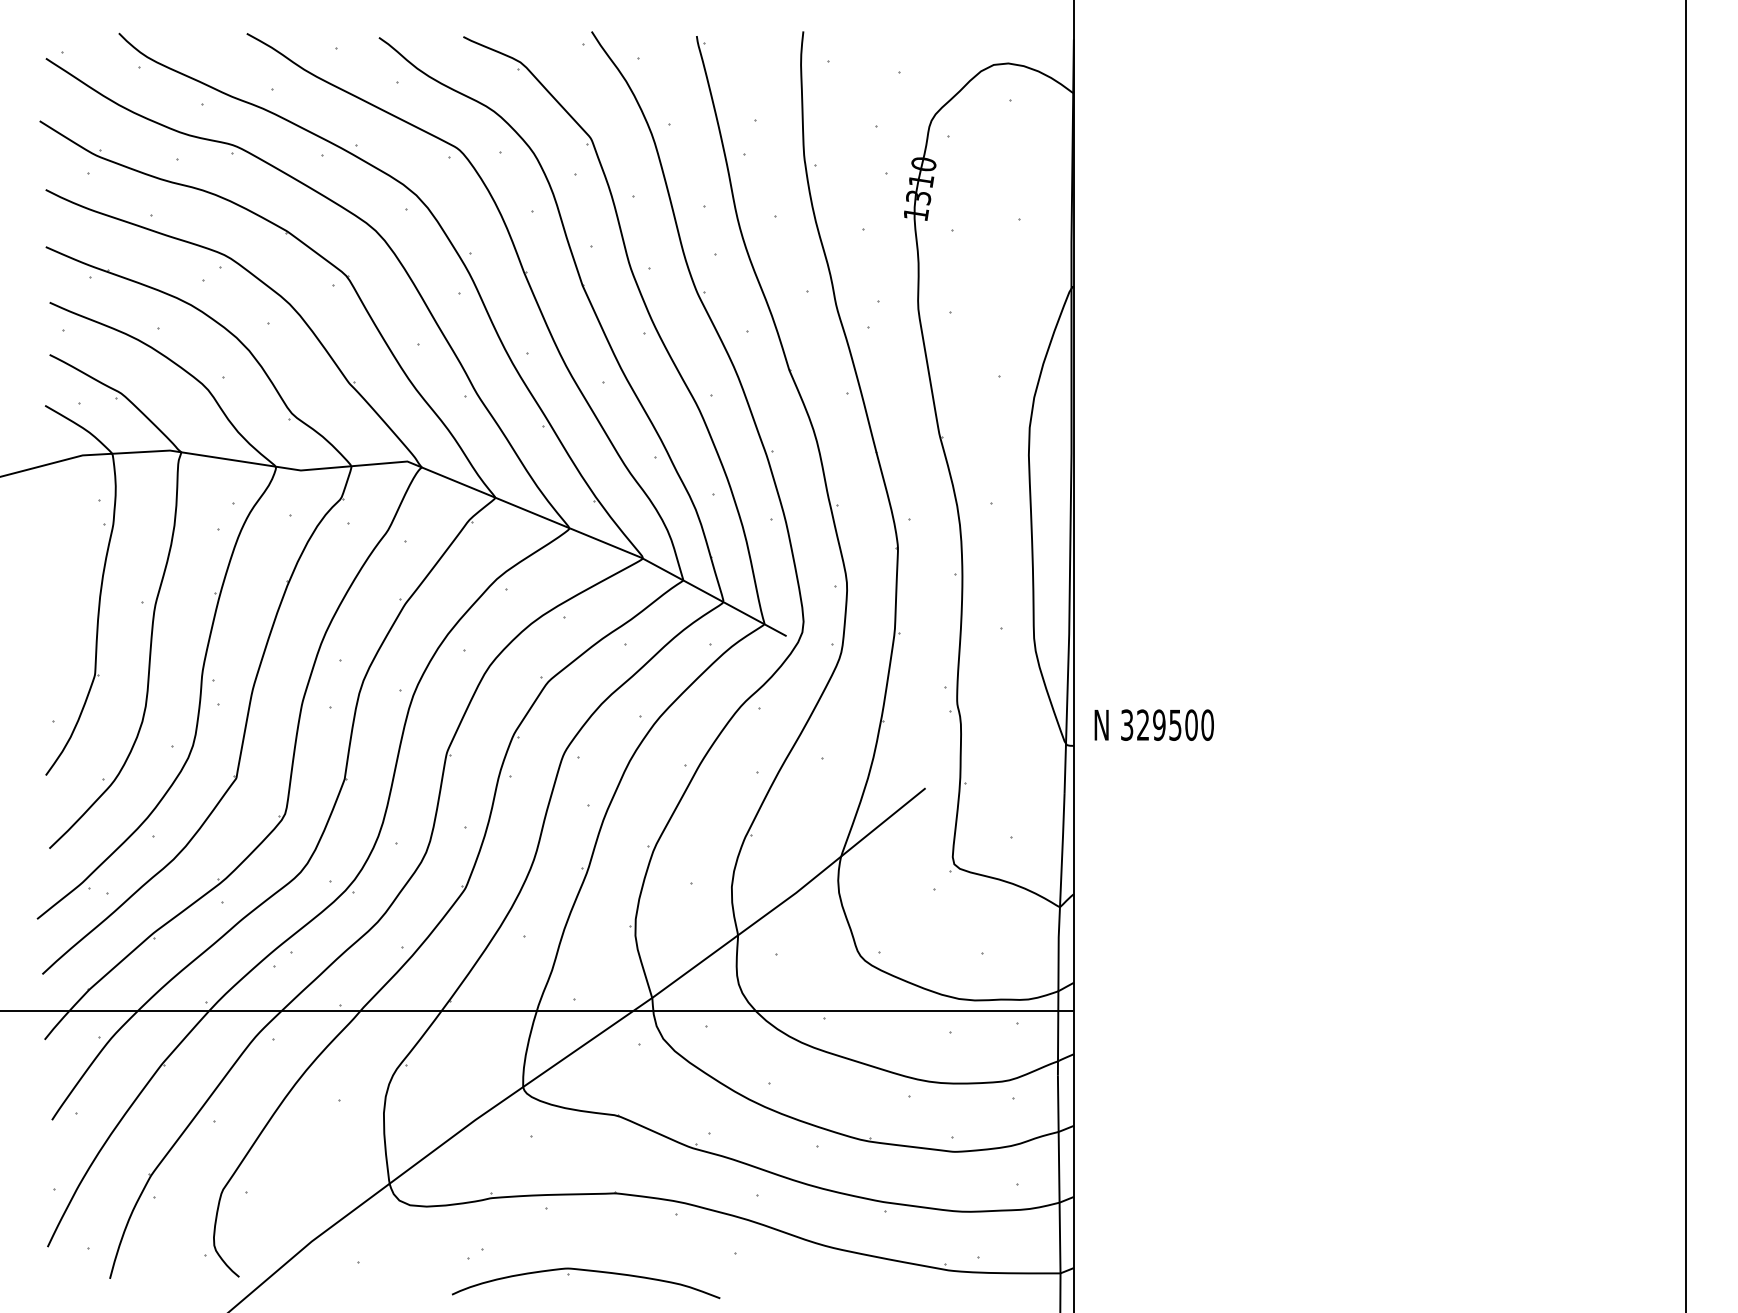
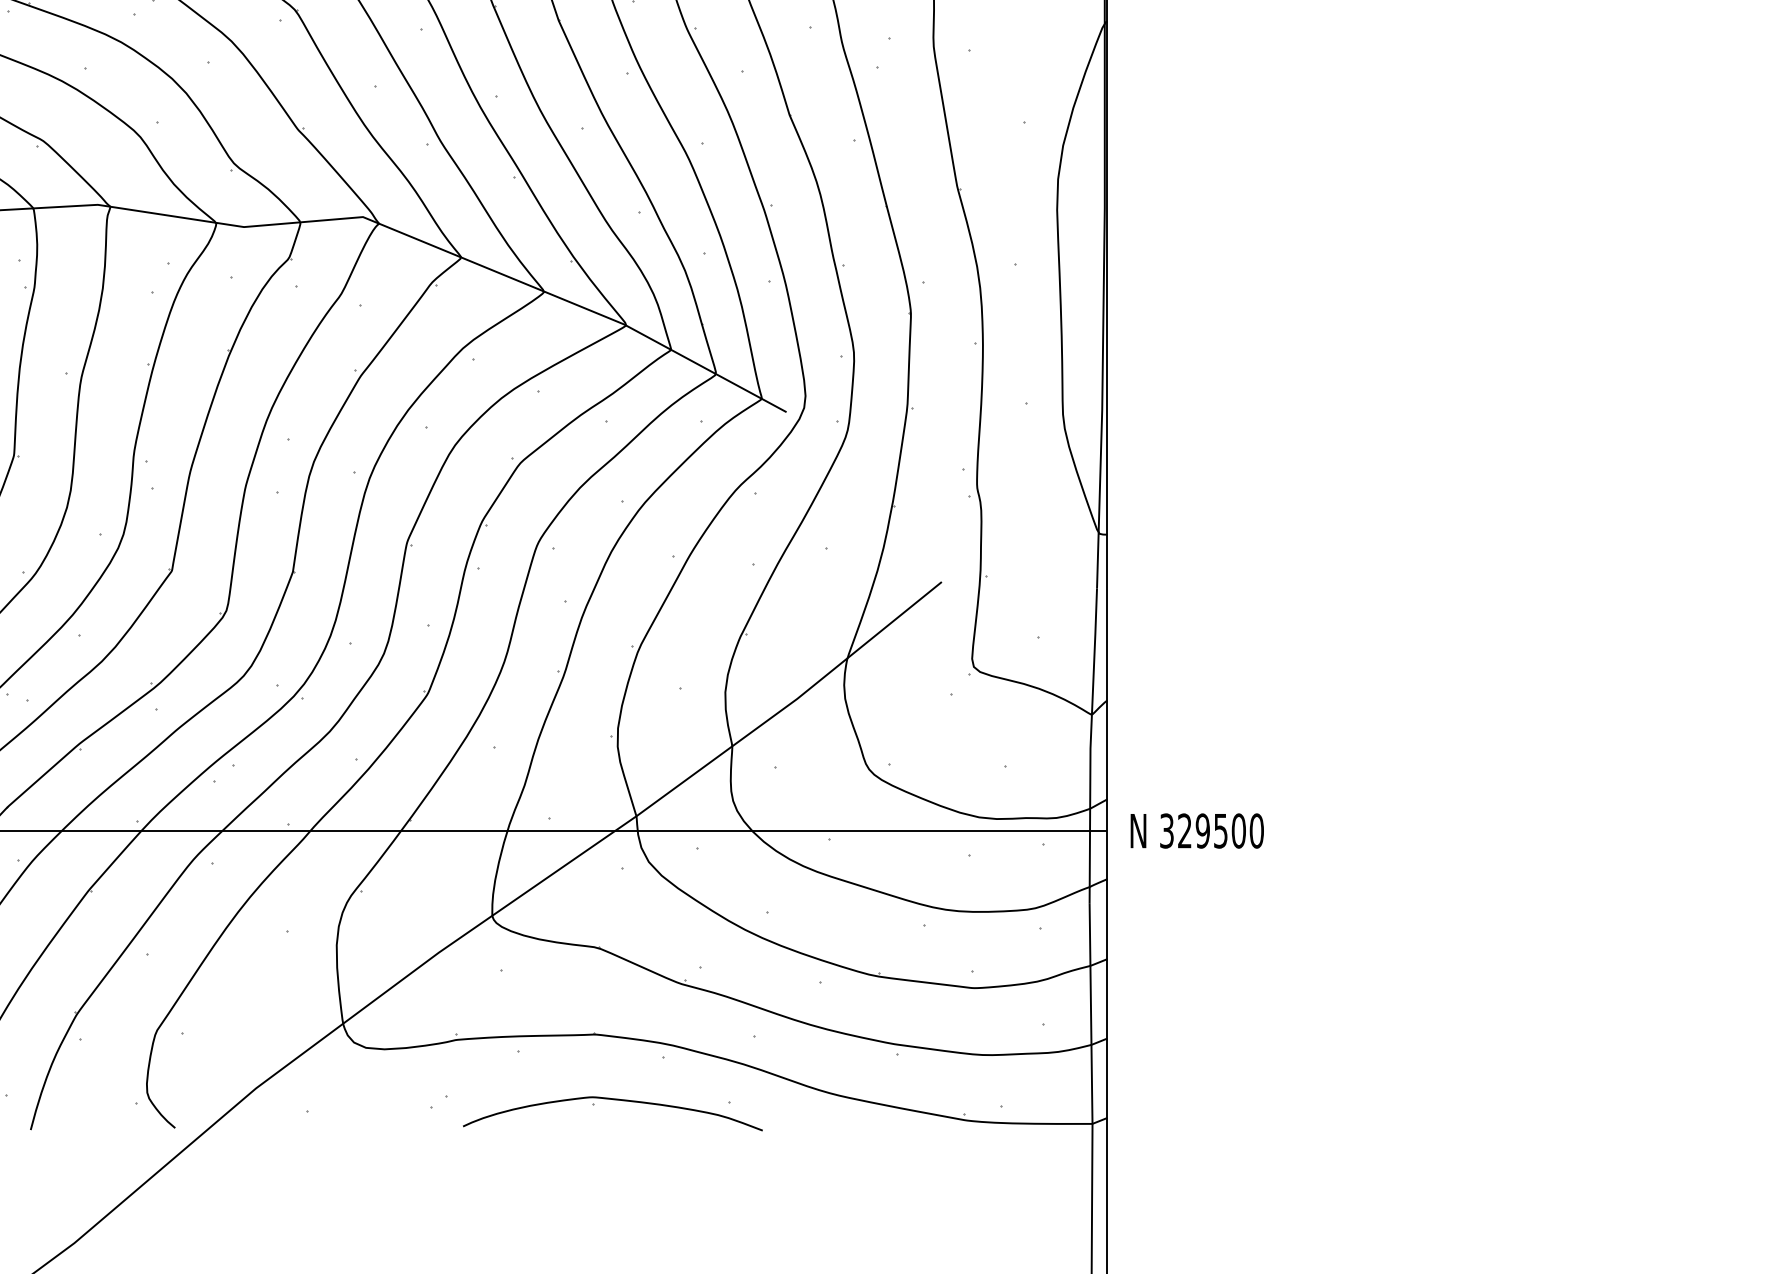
text: (1153, 724) -> (1196, 830), moved
part: (586, 1271) -> (613, 1100), moved

